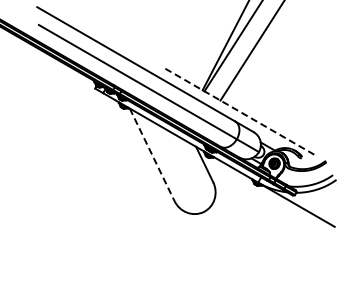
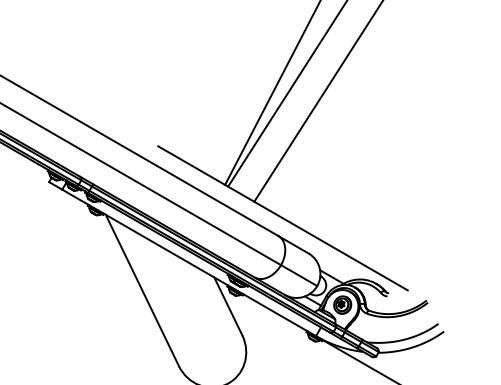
line: (237, 110) -> (282, 218), dashed -> solid
line: (152, 155) -> (142, 291), dashed -> solid

